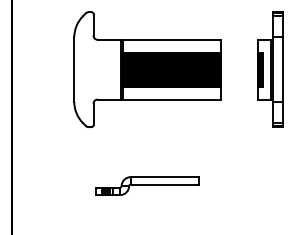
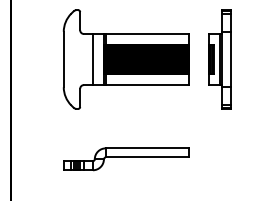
line: (108, 69) -> (93, 59), added
part: (270, 69) -> (219, 59), moved
part: (147, 185) -> (126, 158), size x1.43

